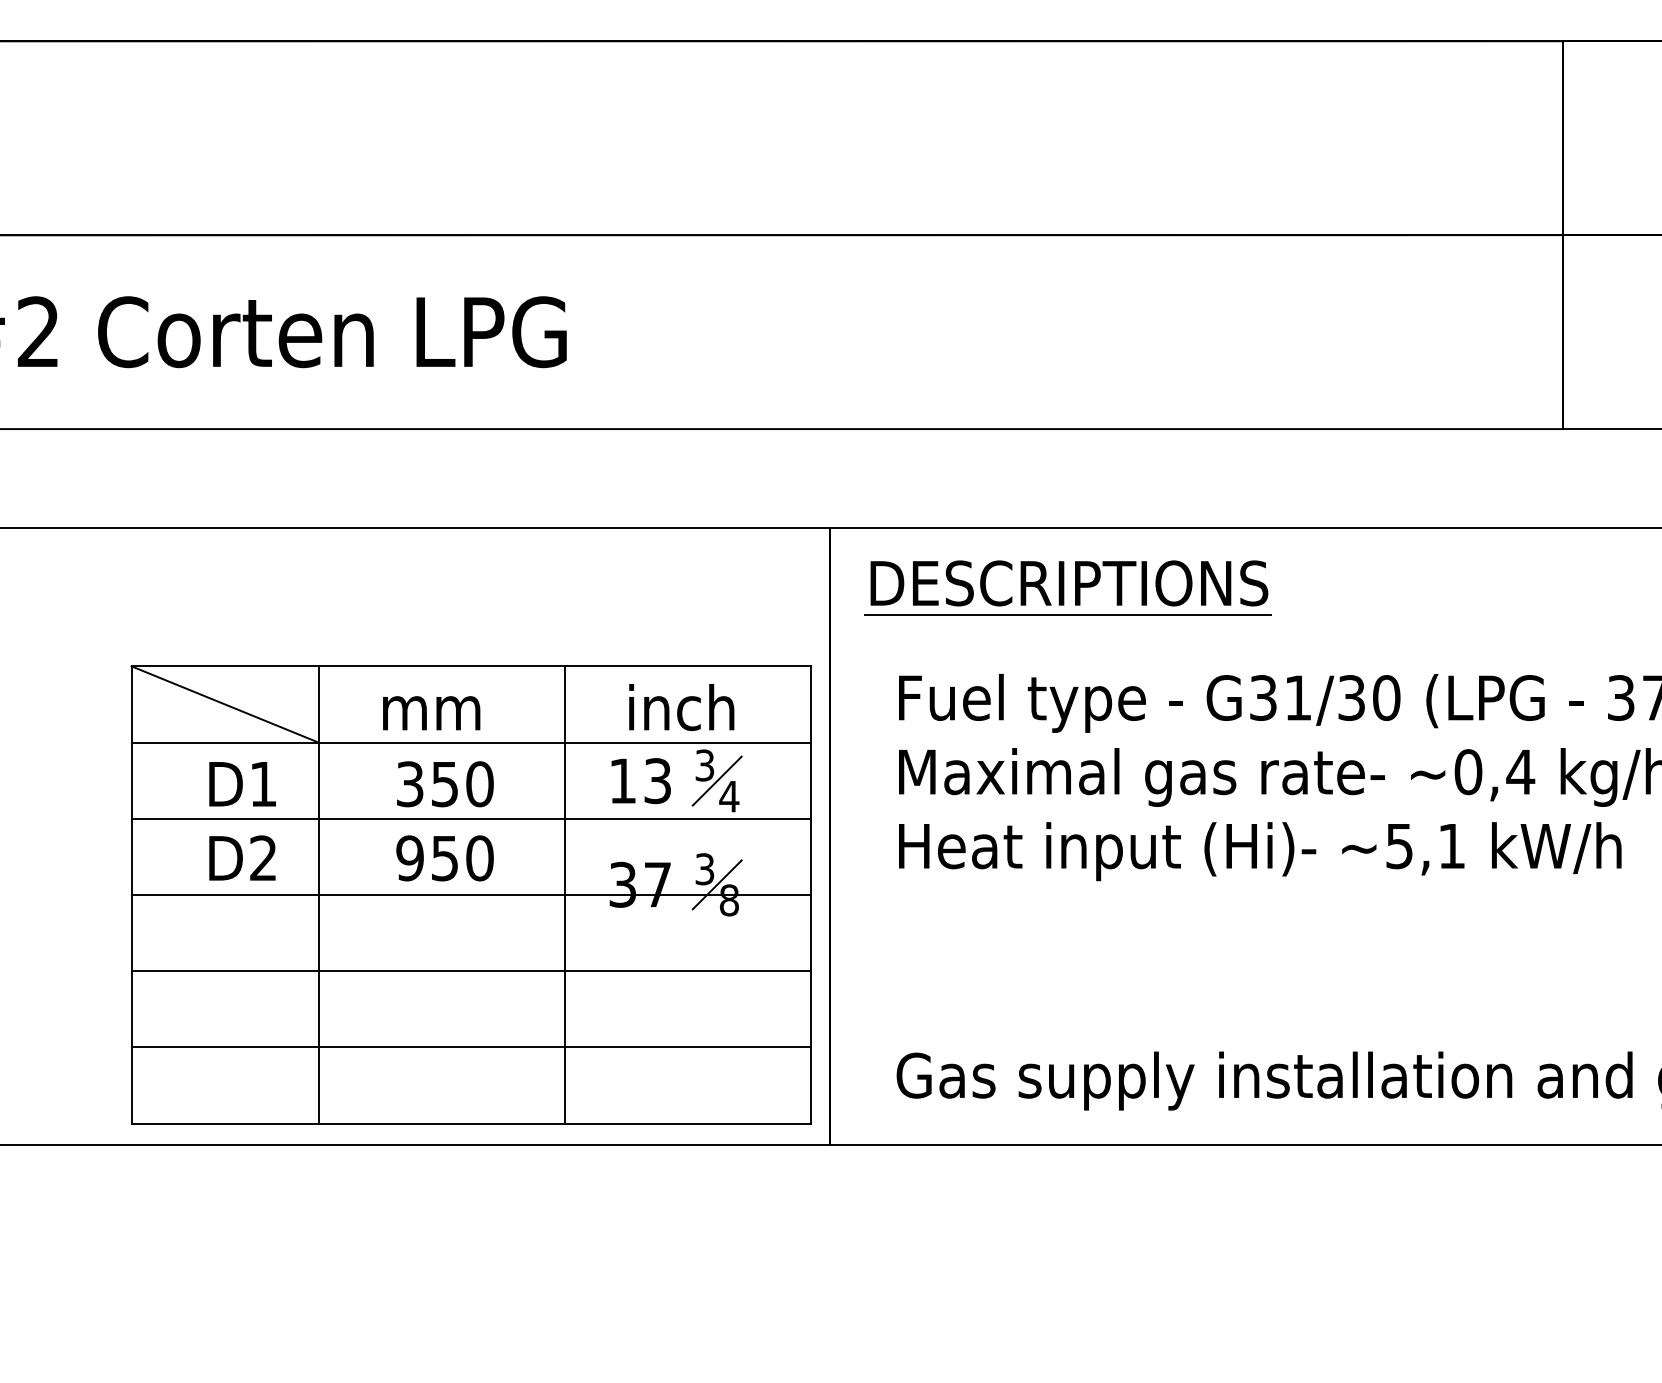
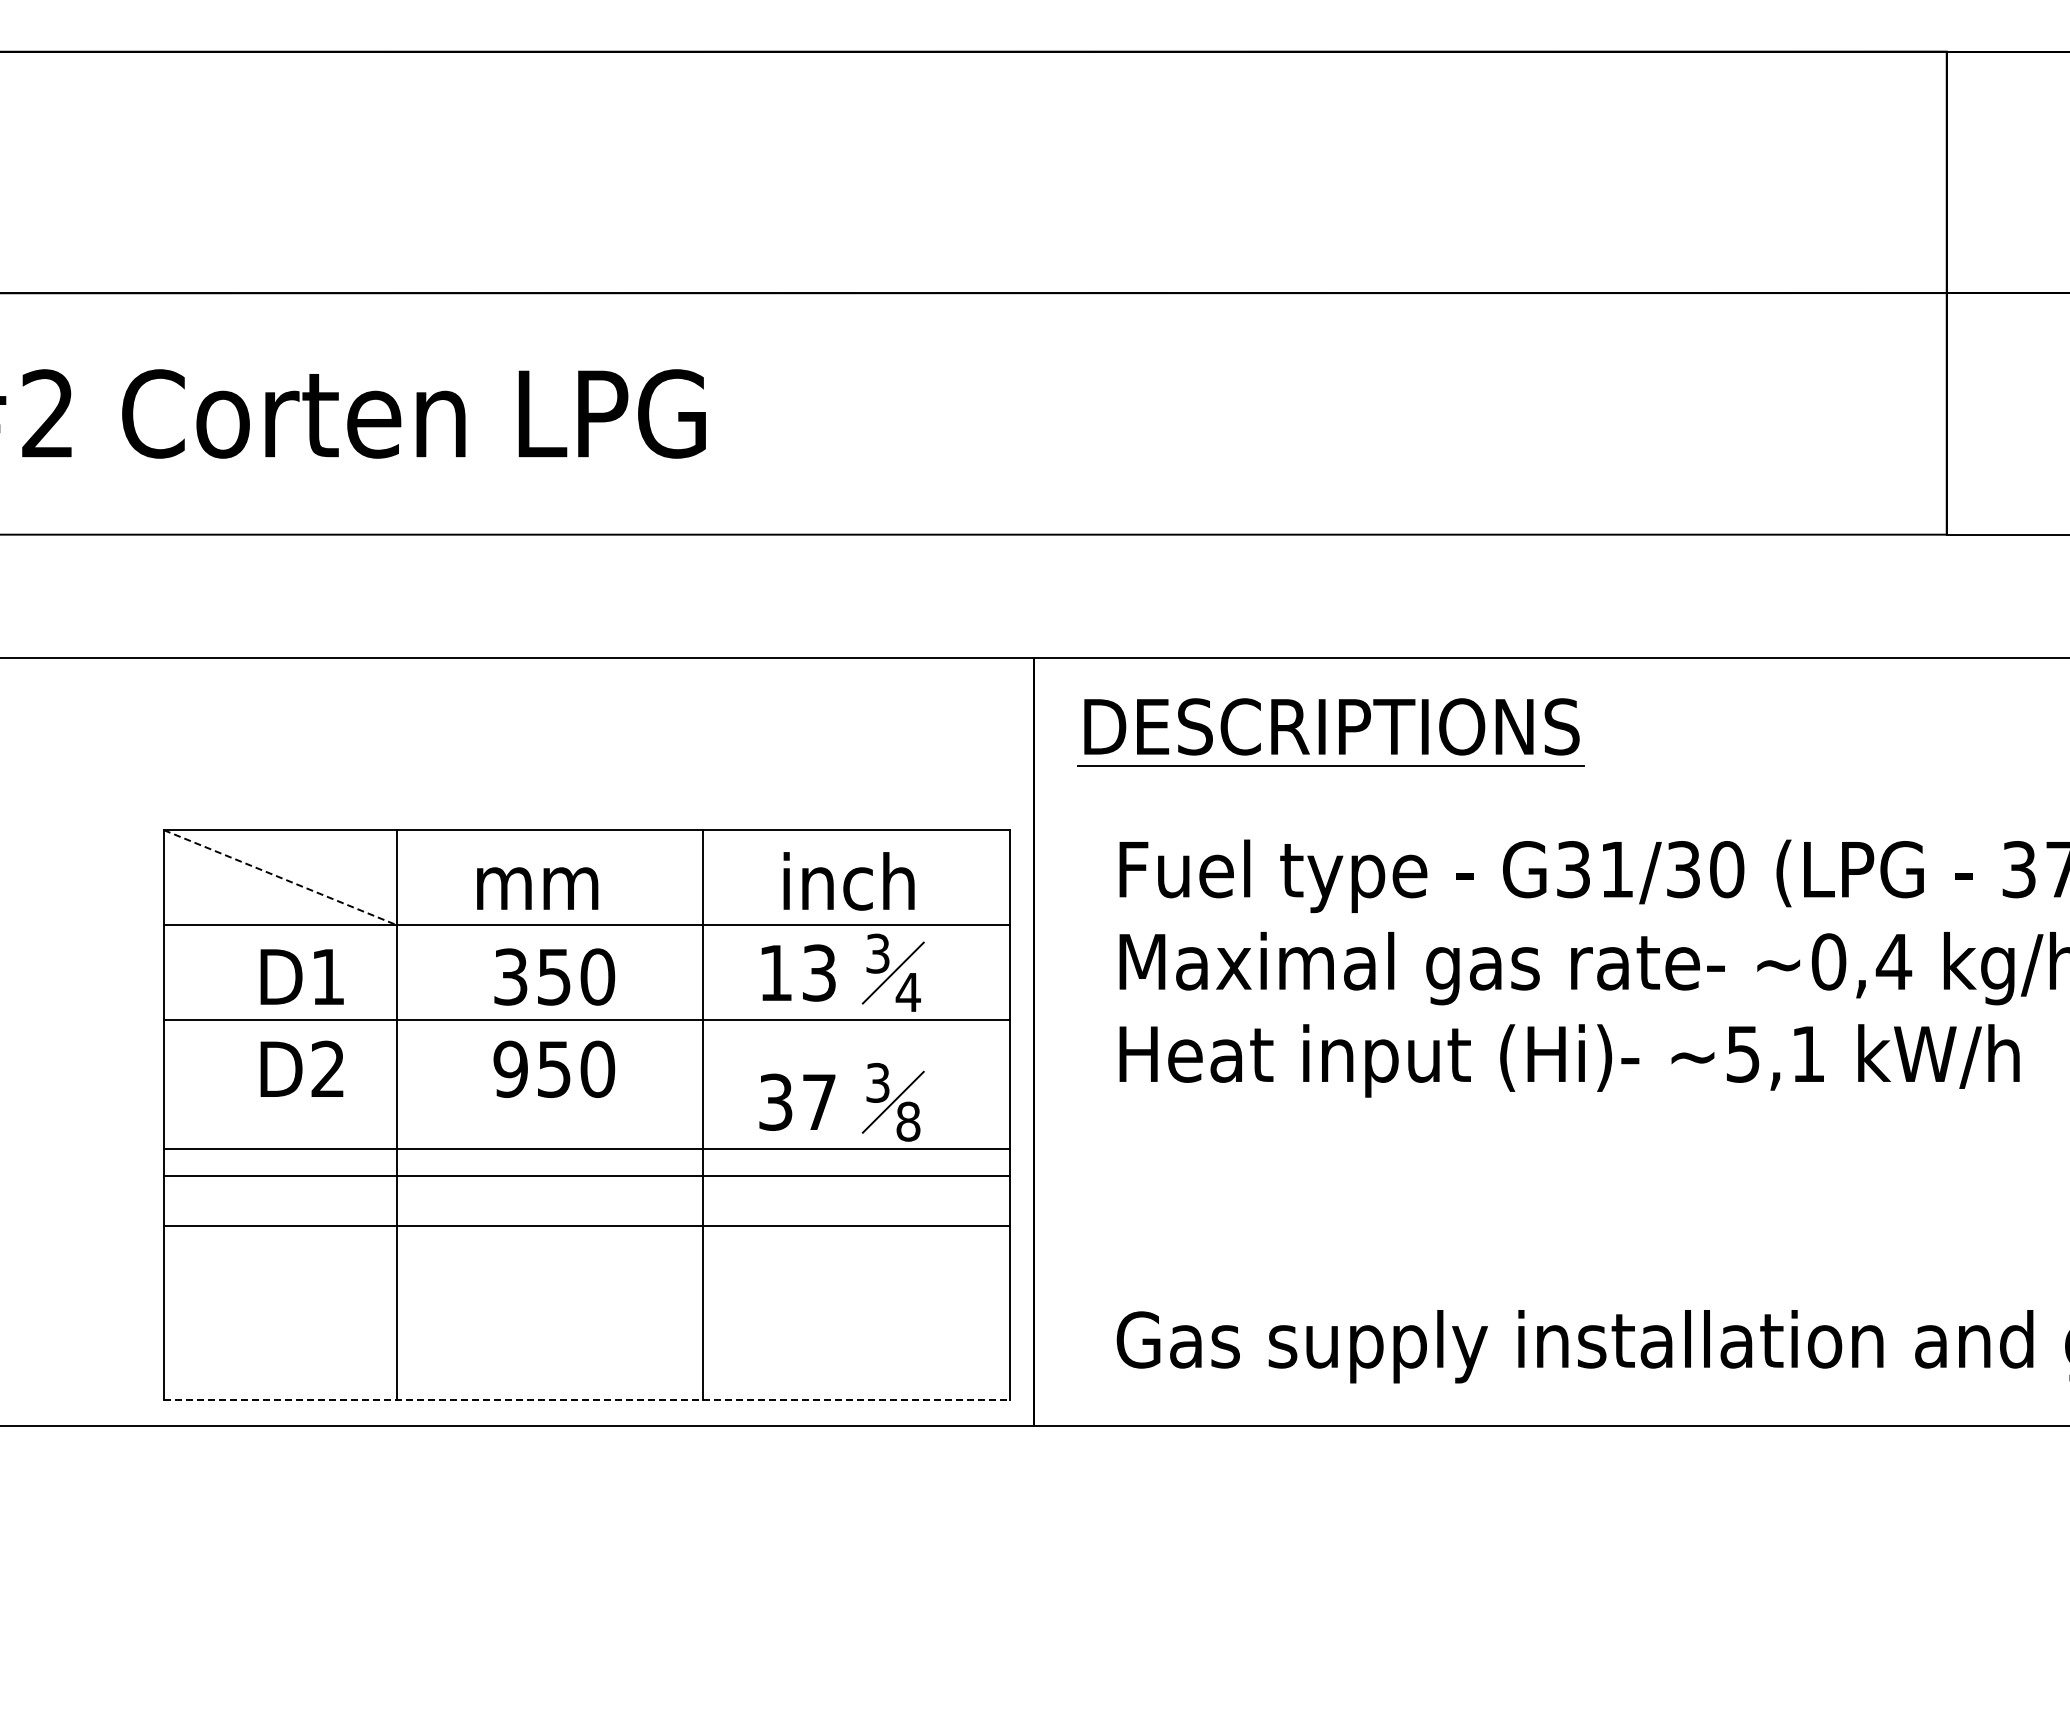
line: (225, 704) -> (280, 877), solid -> dashed
line: (470, 895) -> (586, 1176), moved
line: (470, 970) -> (586, 1148), moved
line: (470, 1047) -> (586, 1225), moved
line: (470, 1123) -> (586, 1399), solid -> dashed

